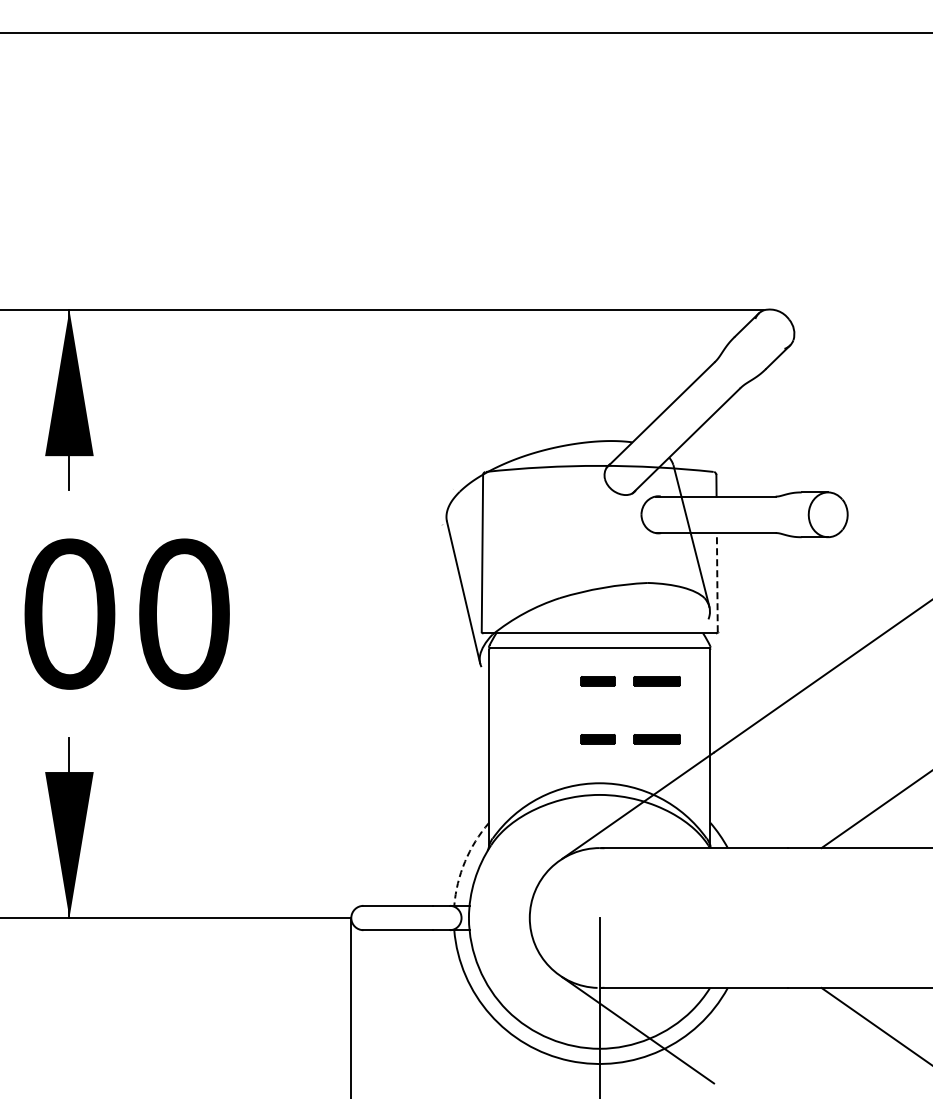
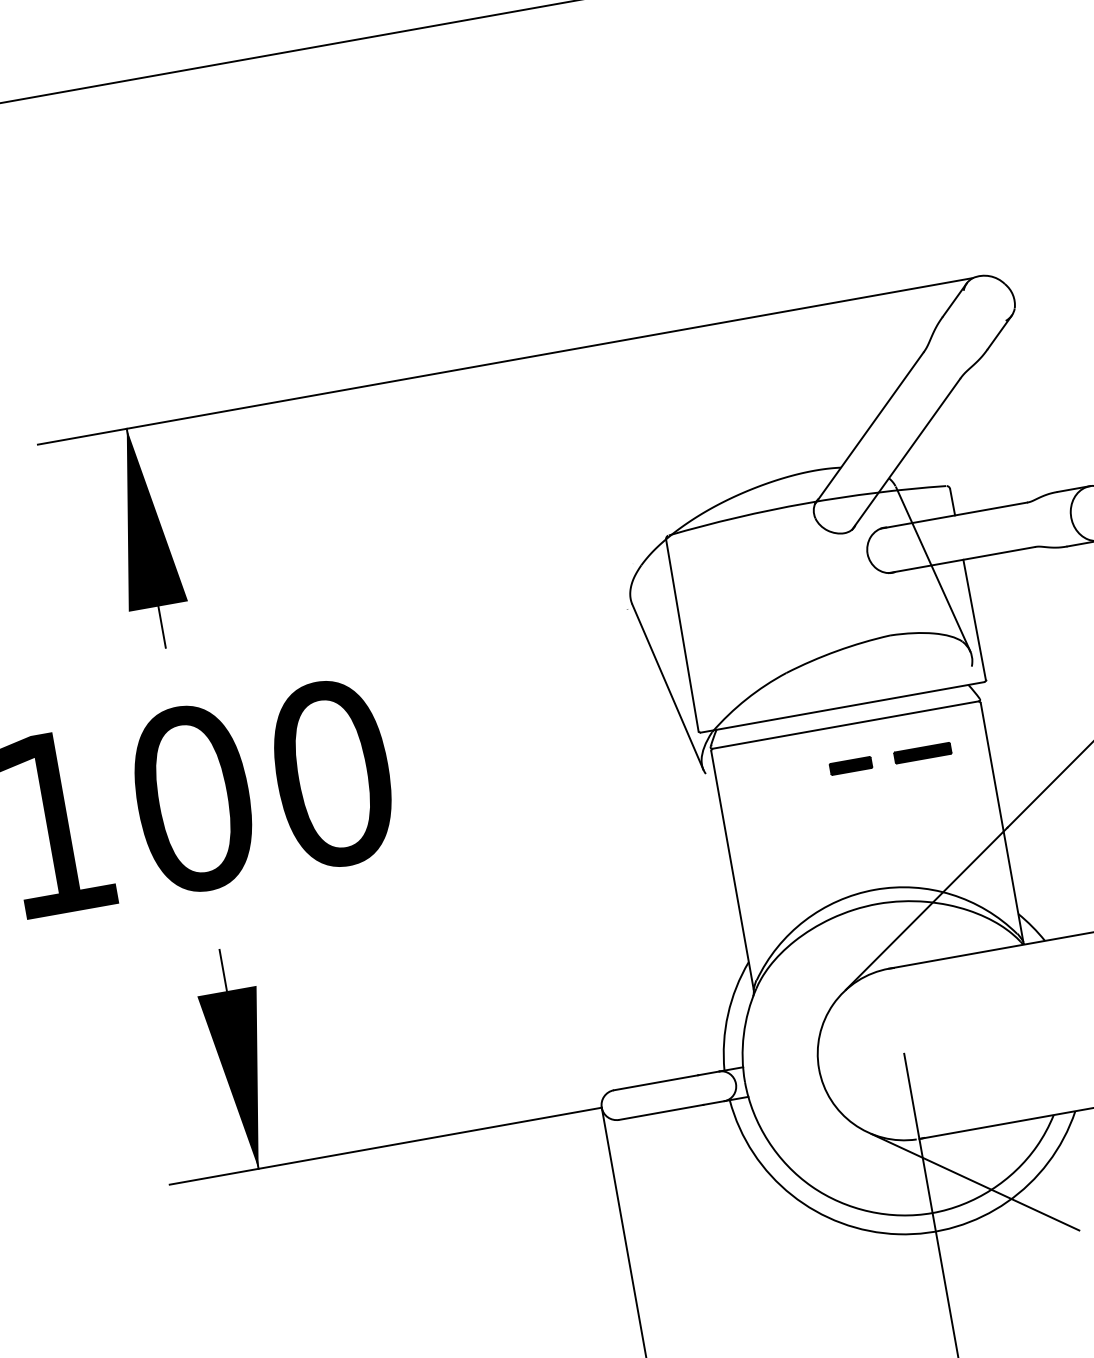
line: (717, 582) -> (974, 619), dashed -> solid
part: (630, 739) -> (902, 829), removed
arc: (465, 861) -> (728, 1014), dashed -> solid

